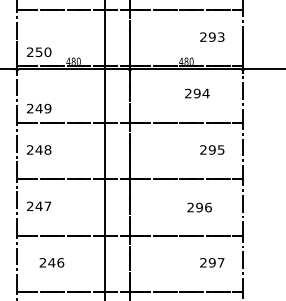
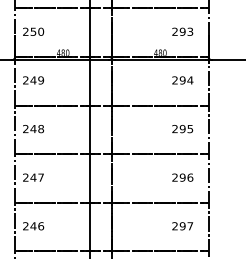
text: (39, 51) -> (33, 31), moved
text: (196, 93) -> (182, 80), moved
text: (39, 108) -> (33, 80), moved
text: (199, 207) -> (182, 177), moved
text: (51, 263) -> (33, 226), moved

